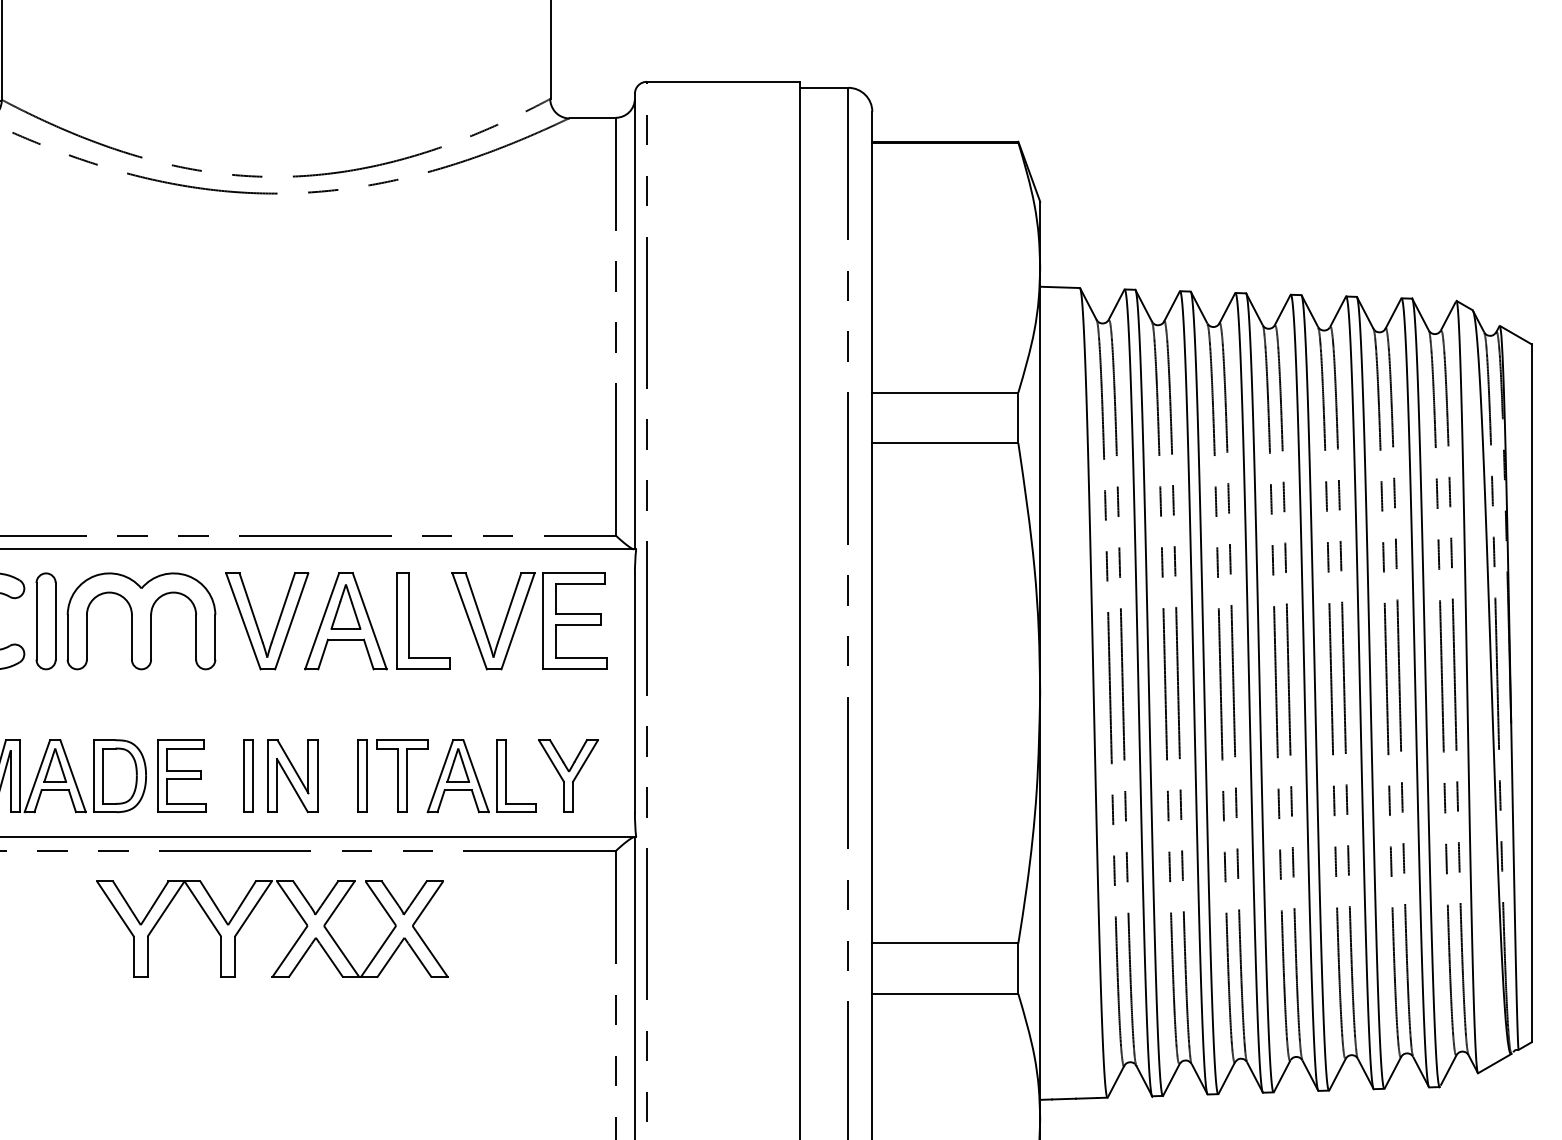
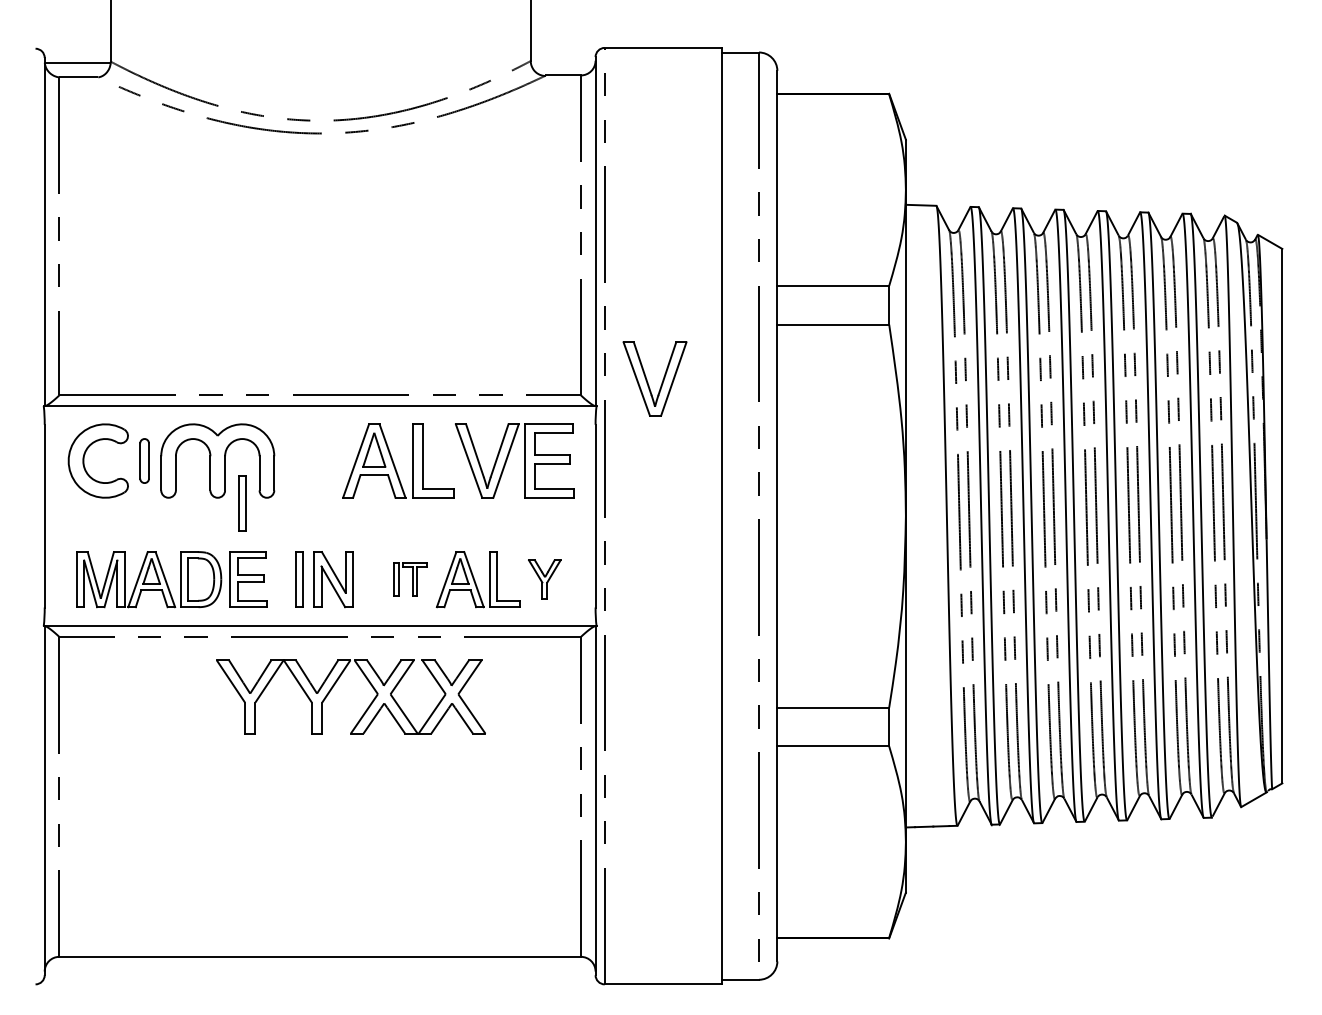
part: (45, 620) -> (144, 460), size x0.6
part: (257, 621) -> (647, 379), moved
part: (173, 676) -> (242, 503), added
part: (393, 776) -> (410, 579), size x0.6
part: (568, 776) -> (544, 579), size x0.7
part: (250, 915) -> (334, 686), moved

